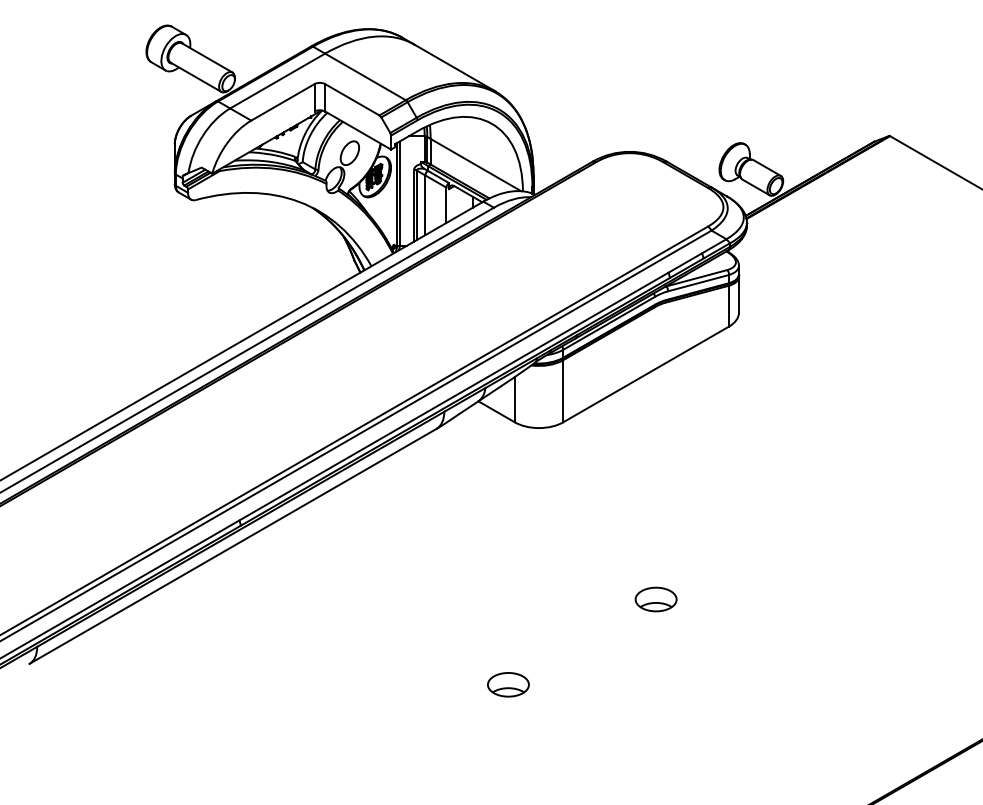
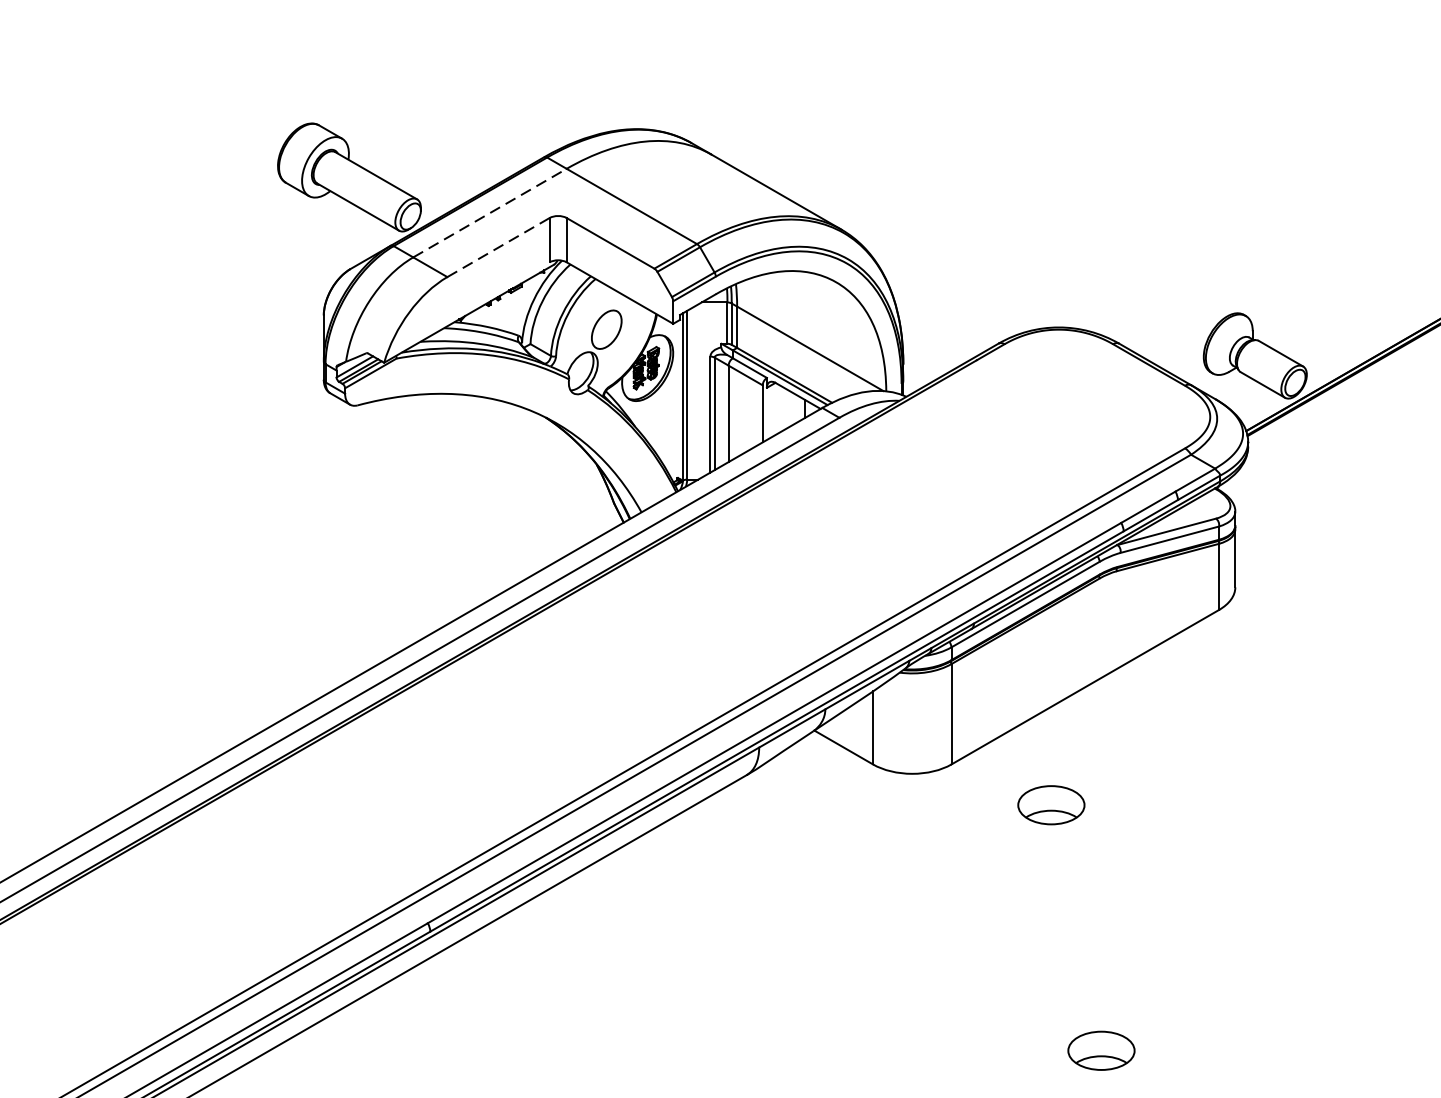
line: (277, 81) -> (489, 213), solid -> dashed
line: (282, 102) -> (497, 247), solid -> dashed
part: (624, 447) -> (1050, 805), added

